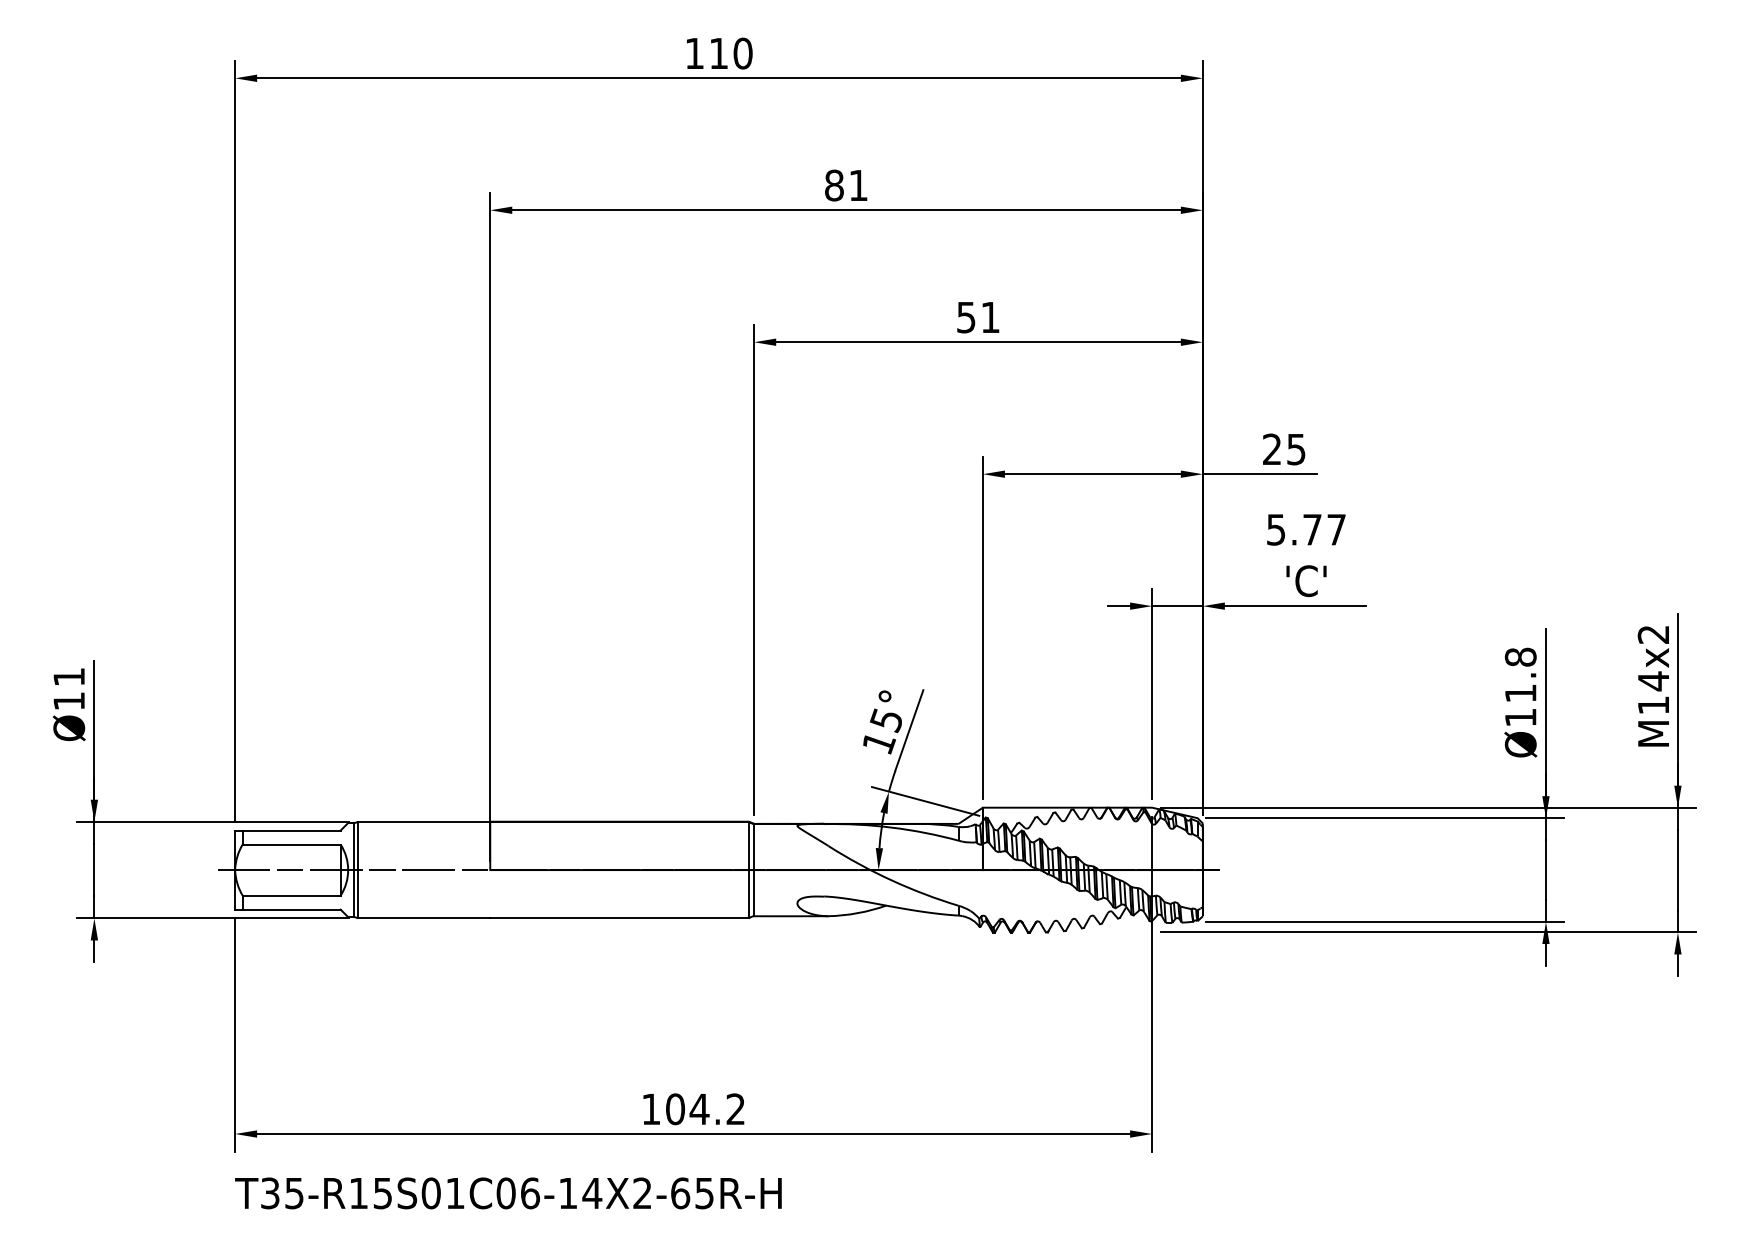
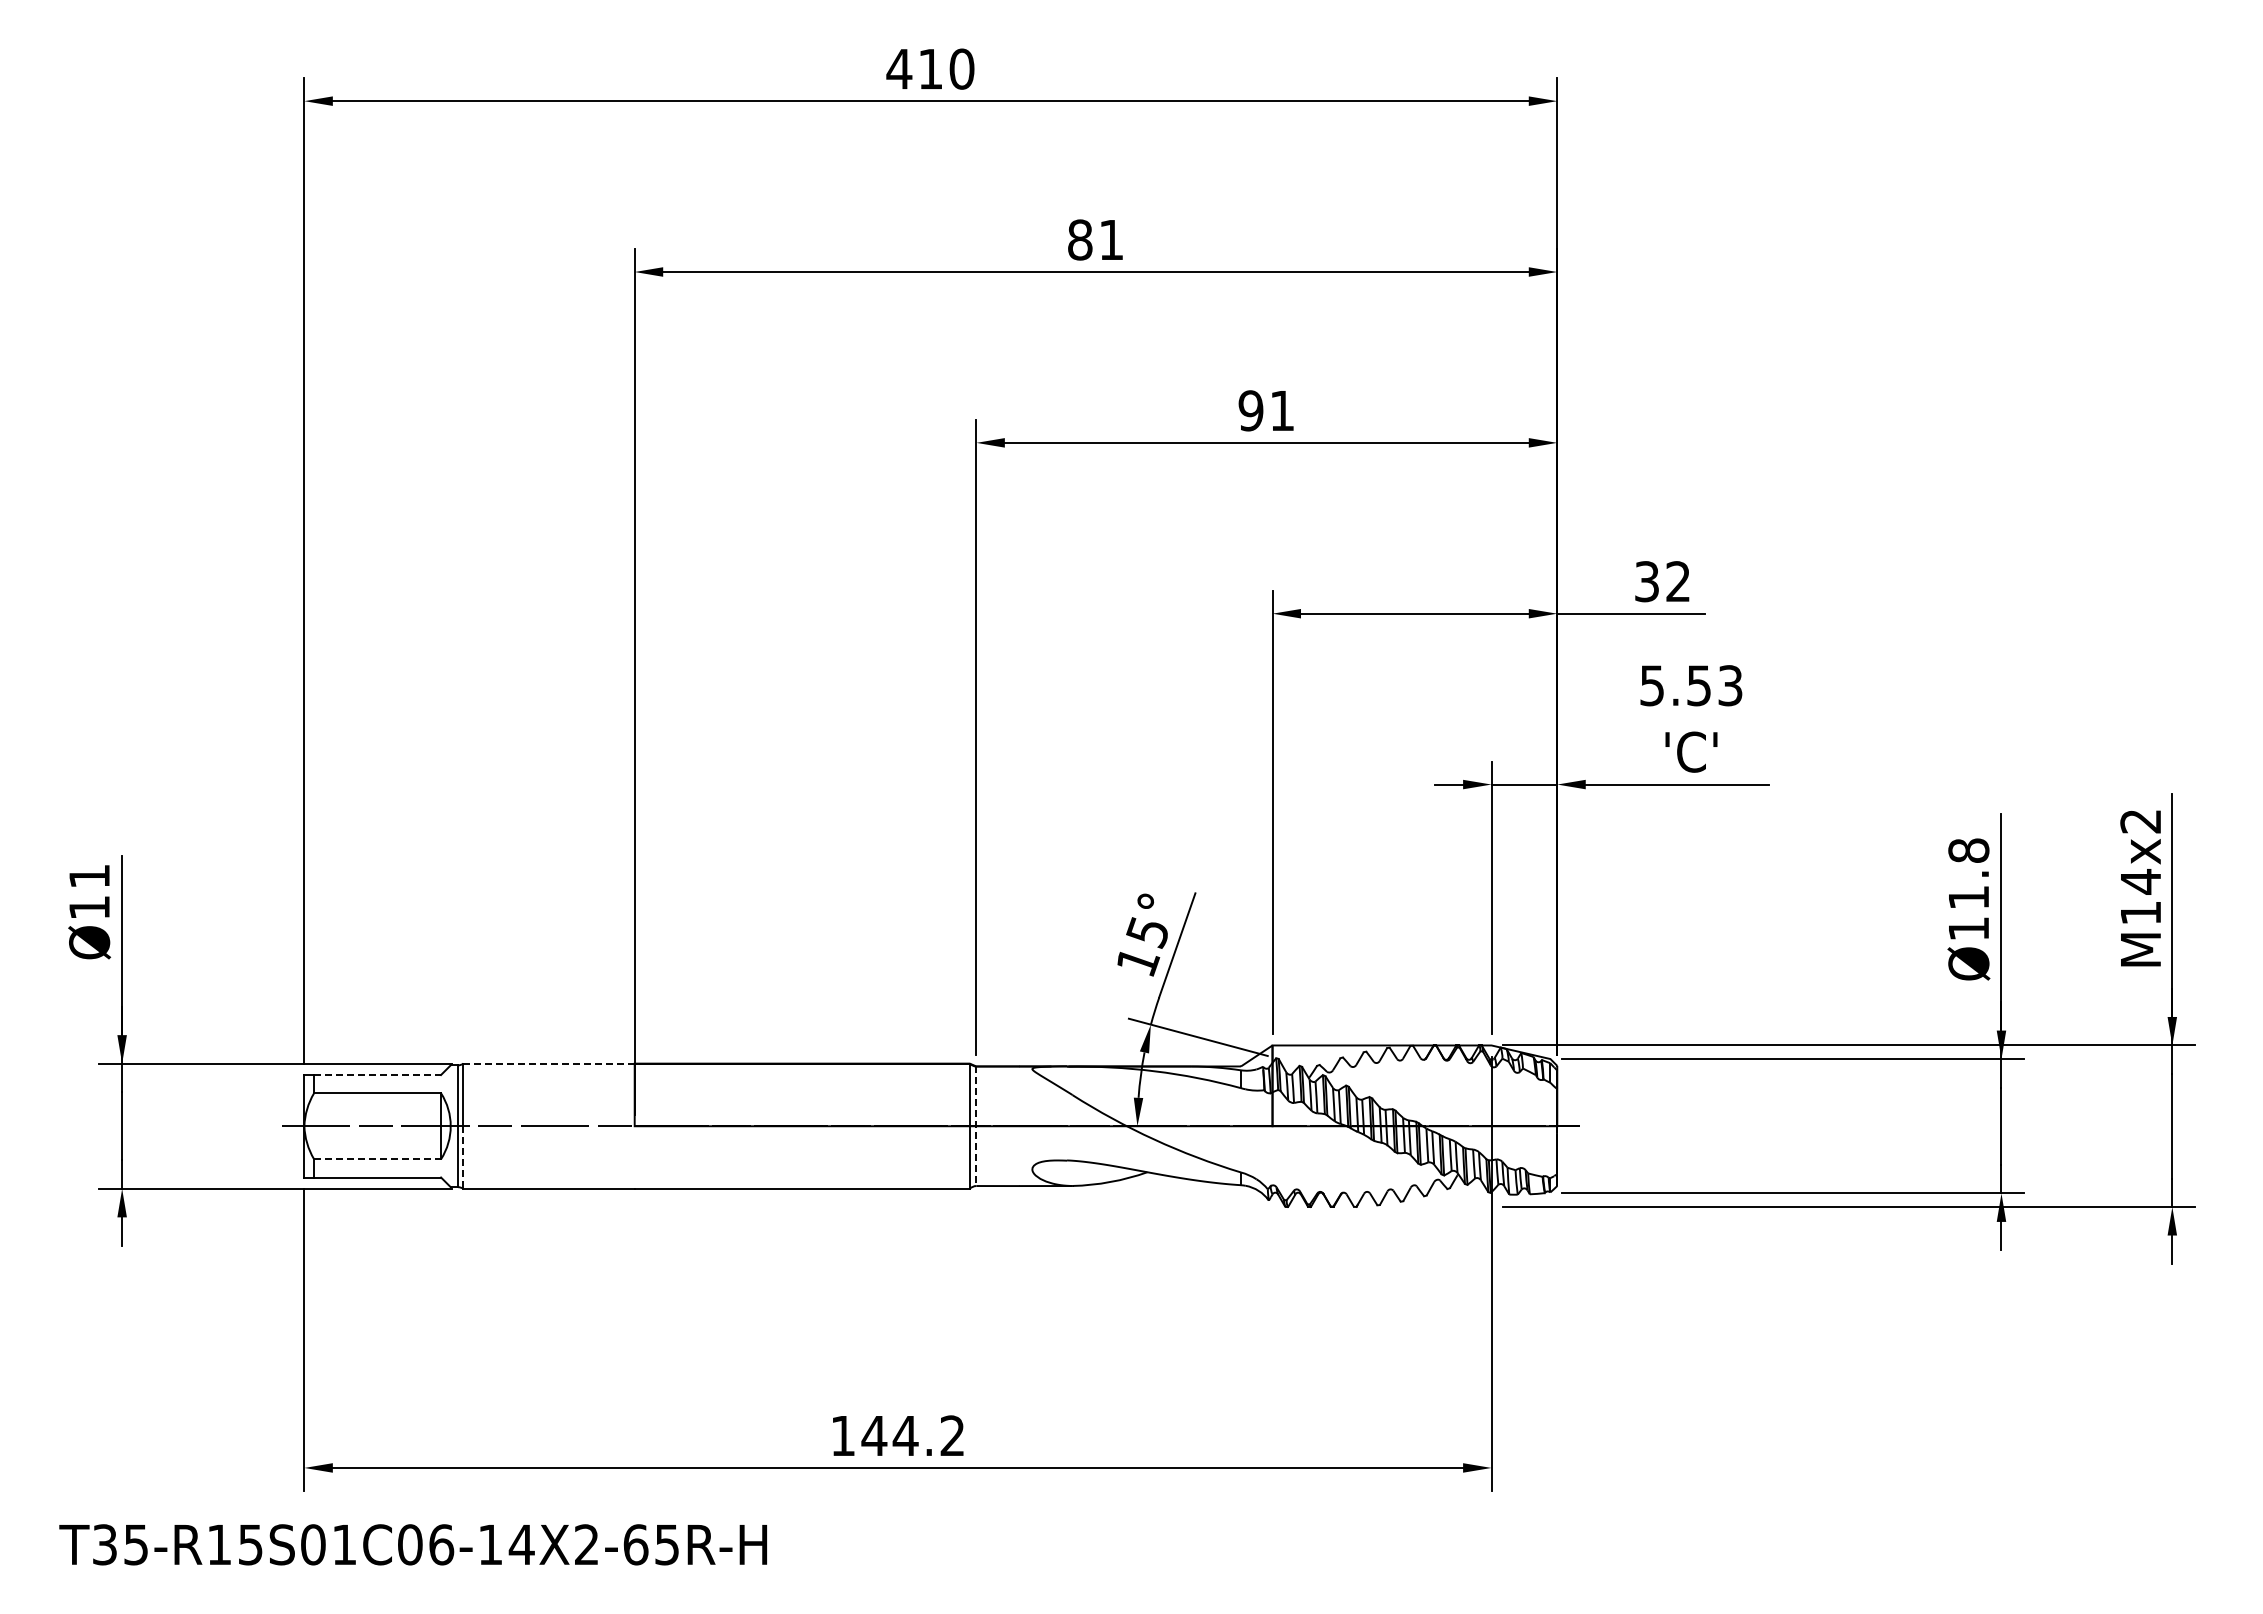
text: (694, 53) -> (899, 69), 110 -> 410
text: (965, 317) -> (1250, 410), 51 -> 91
text: (1284, 449) -> (1662, 581), 25 -> 32
text: (1324, 529) -> (1714, 685), 5.77 -> 5.53
line: (424, 821) -> (549, 1063), solid -> dashed
line: (292, 830) -> (378, 1075), solid -> dashed
line: (754, 870) -> (976, 1126), solid -> dashed
line: (358, 894) -> (463, 1158), solid -> dashed
line: (292, 895) -> (378, 1159), solid -> dashed
text: (675, 1108) -> (874, 1435), 104.2 -> 144.2
text: (507, 1193) -> (412, 1544), moved

